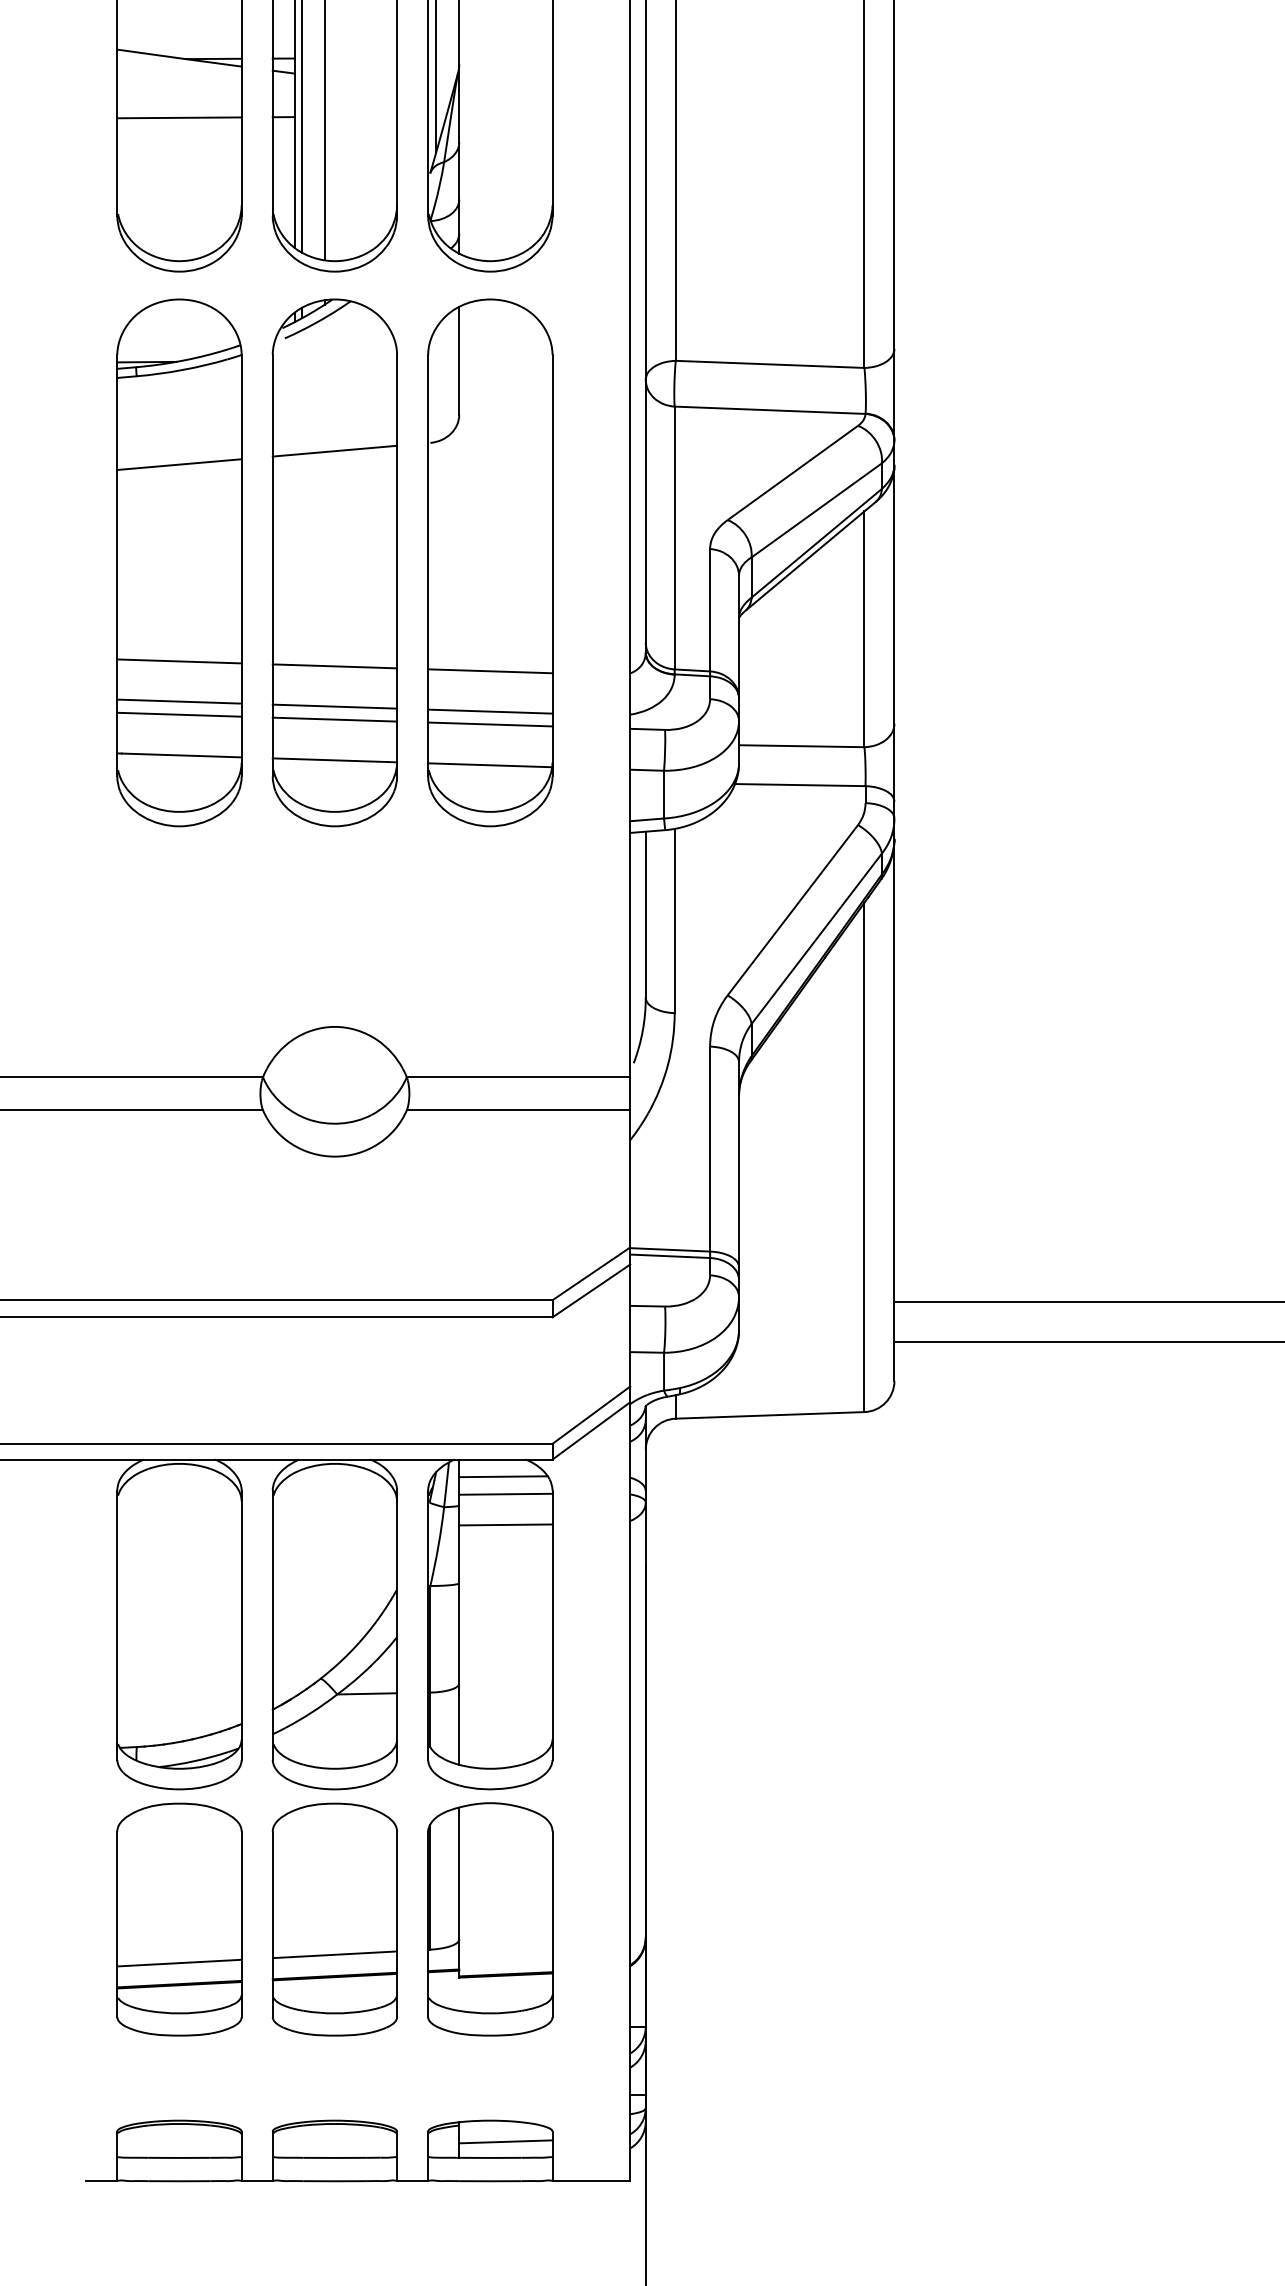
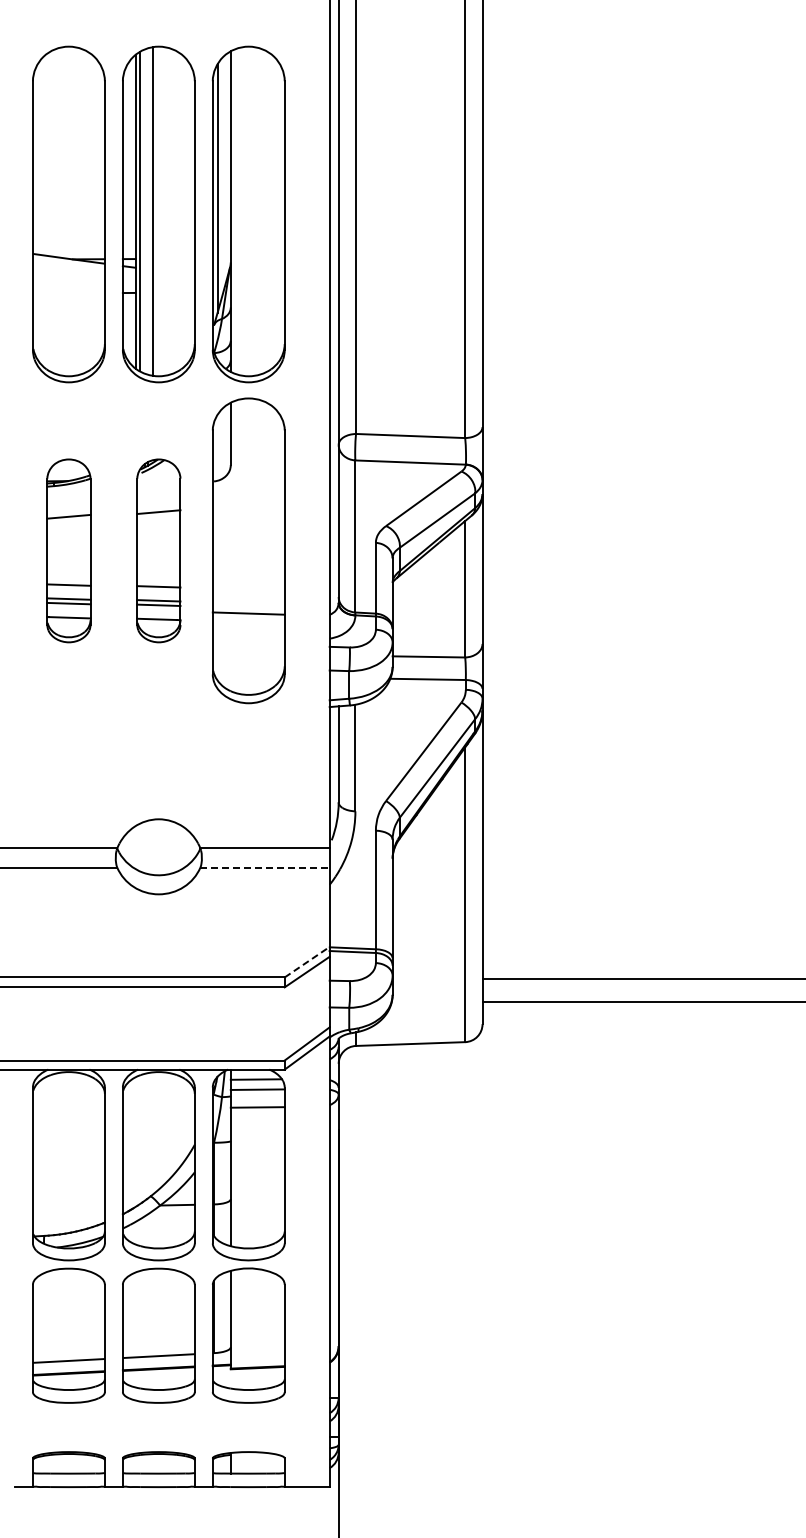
line: (178, 118) -> (68, 293), removed
part: (178, 562) -> (68, 550), size x0.6
part: (334, 562) -> (158, 550), size x0.6
line: (489, 710) -> (248, 636), removed
line: (489, 724) -> (248, 644), removed
line: (489, 764) -> (248, 667), removed
line: (519, 1110) -> (265, 867), solid -> dashed
line: (591, 1272) -> (307, 961), solid -> dashed
line: (505, 2142) -> (257, 1464), removed

